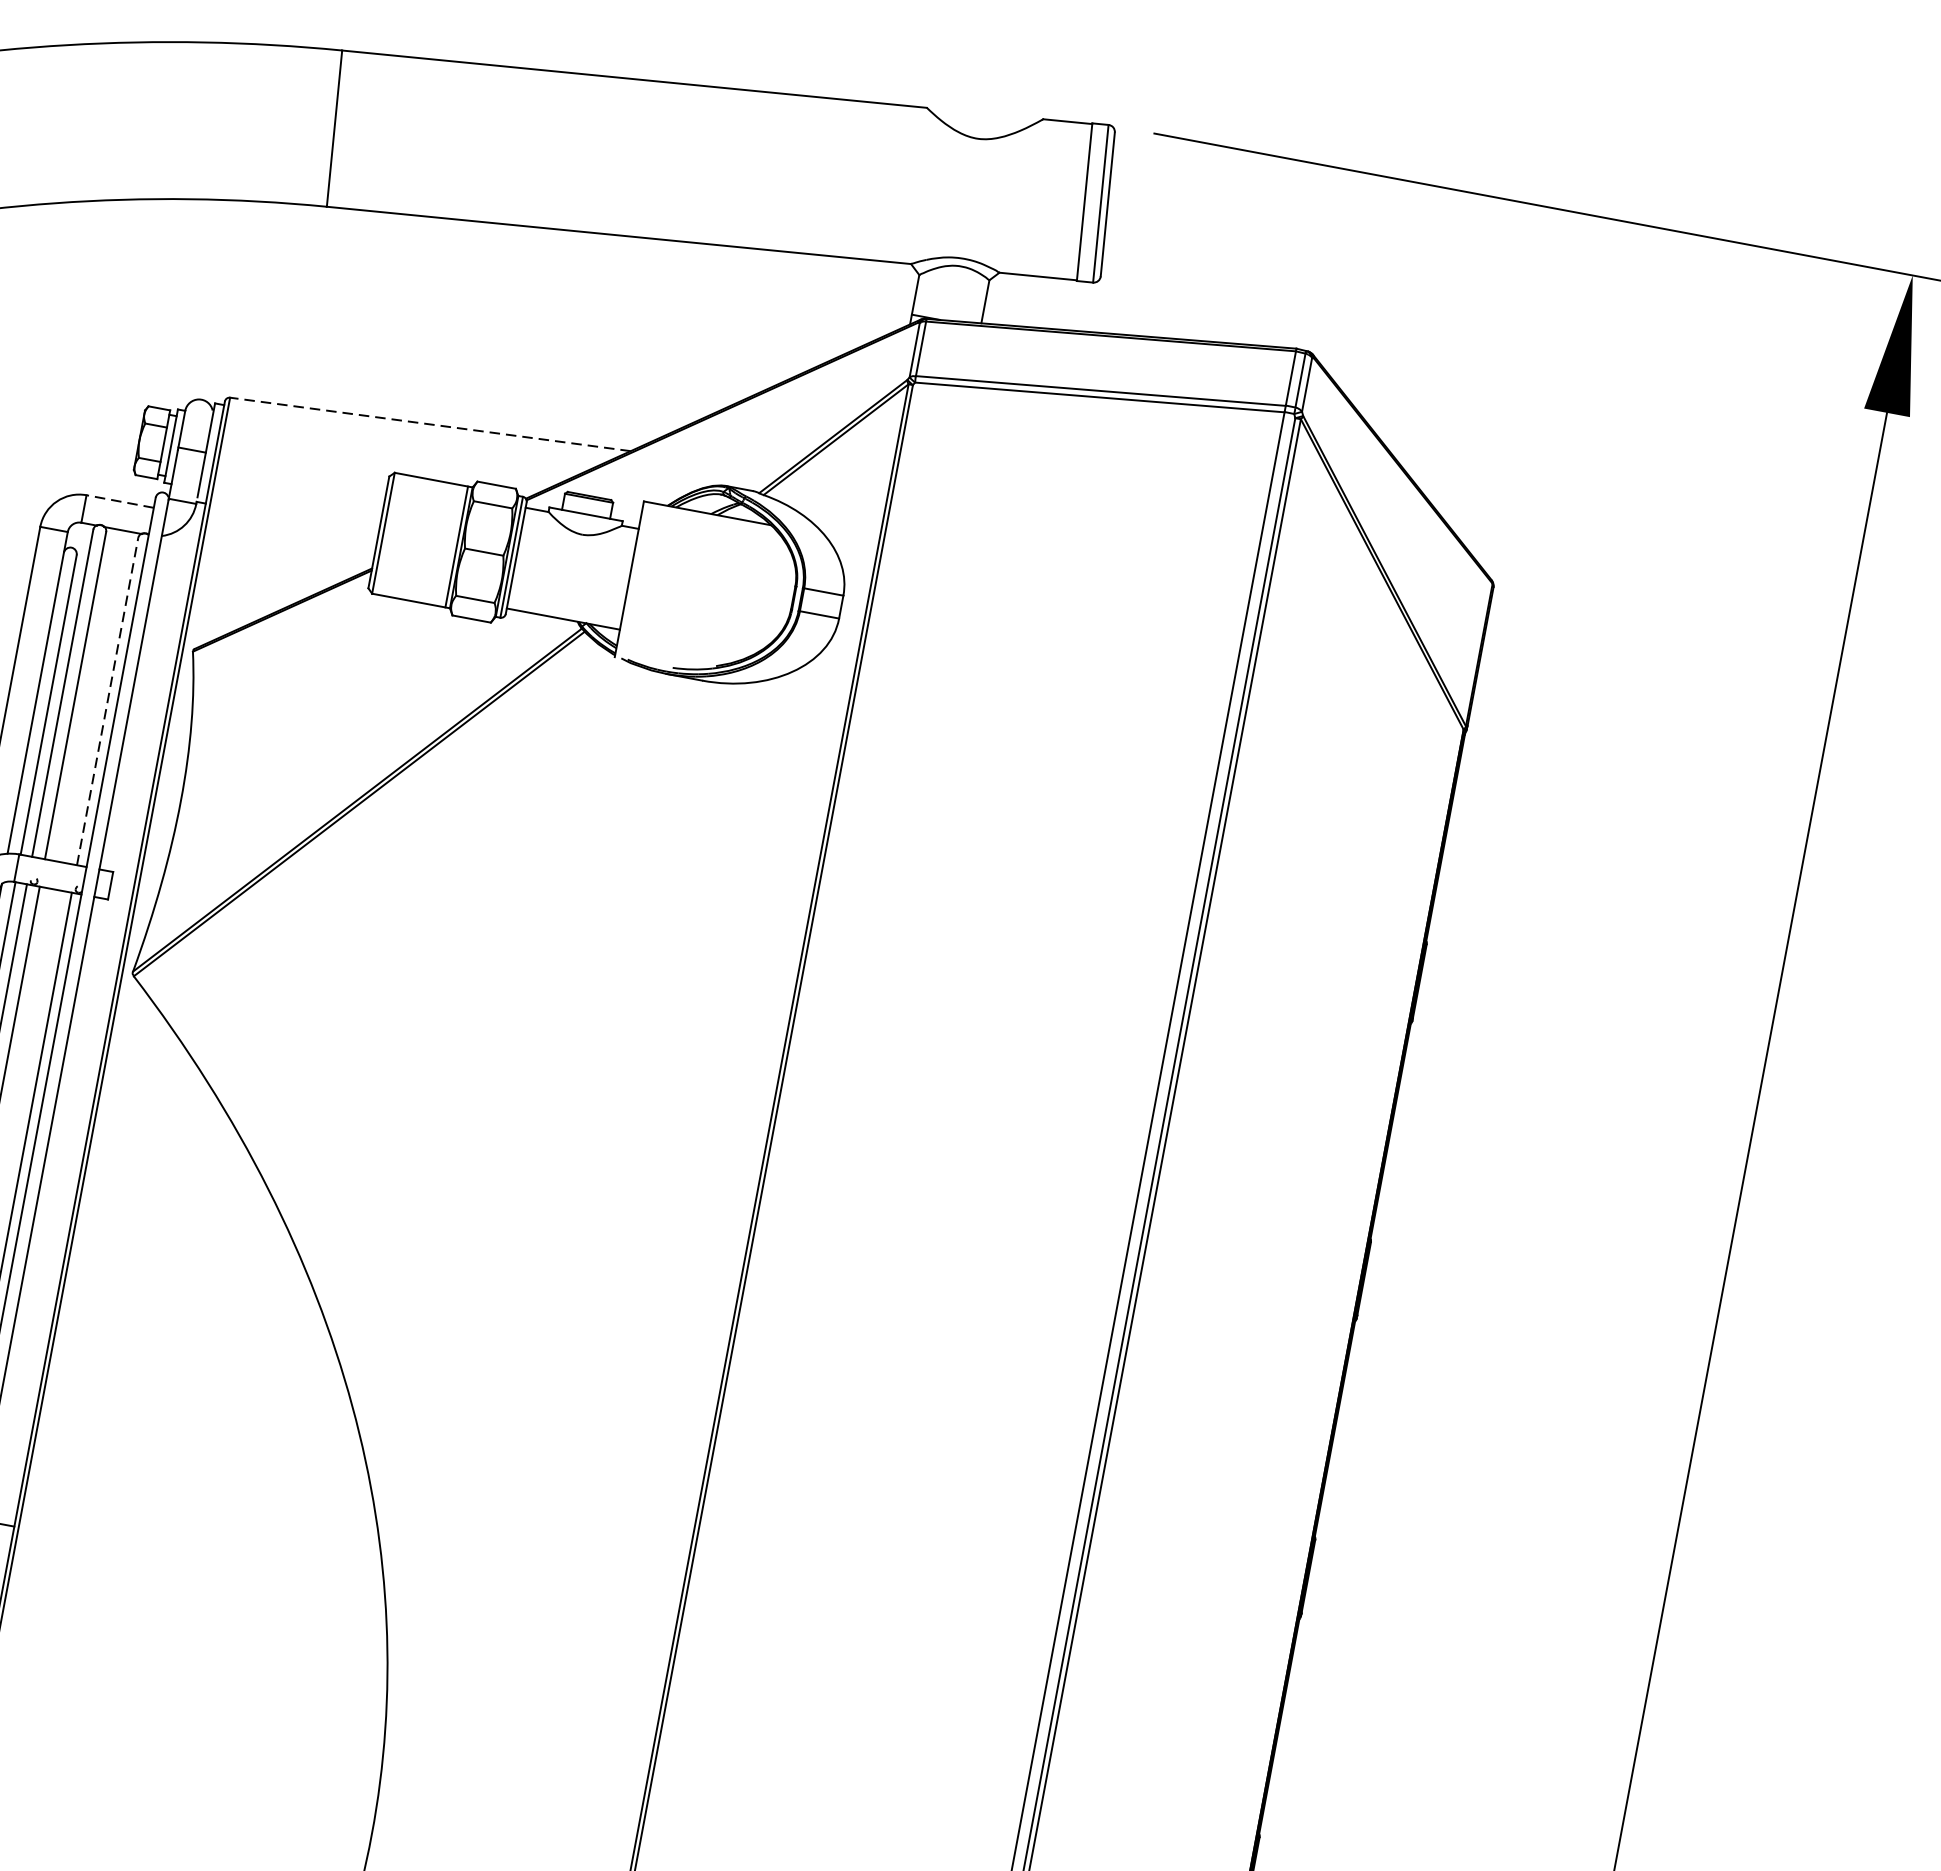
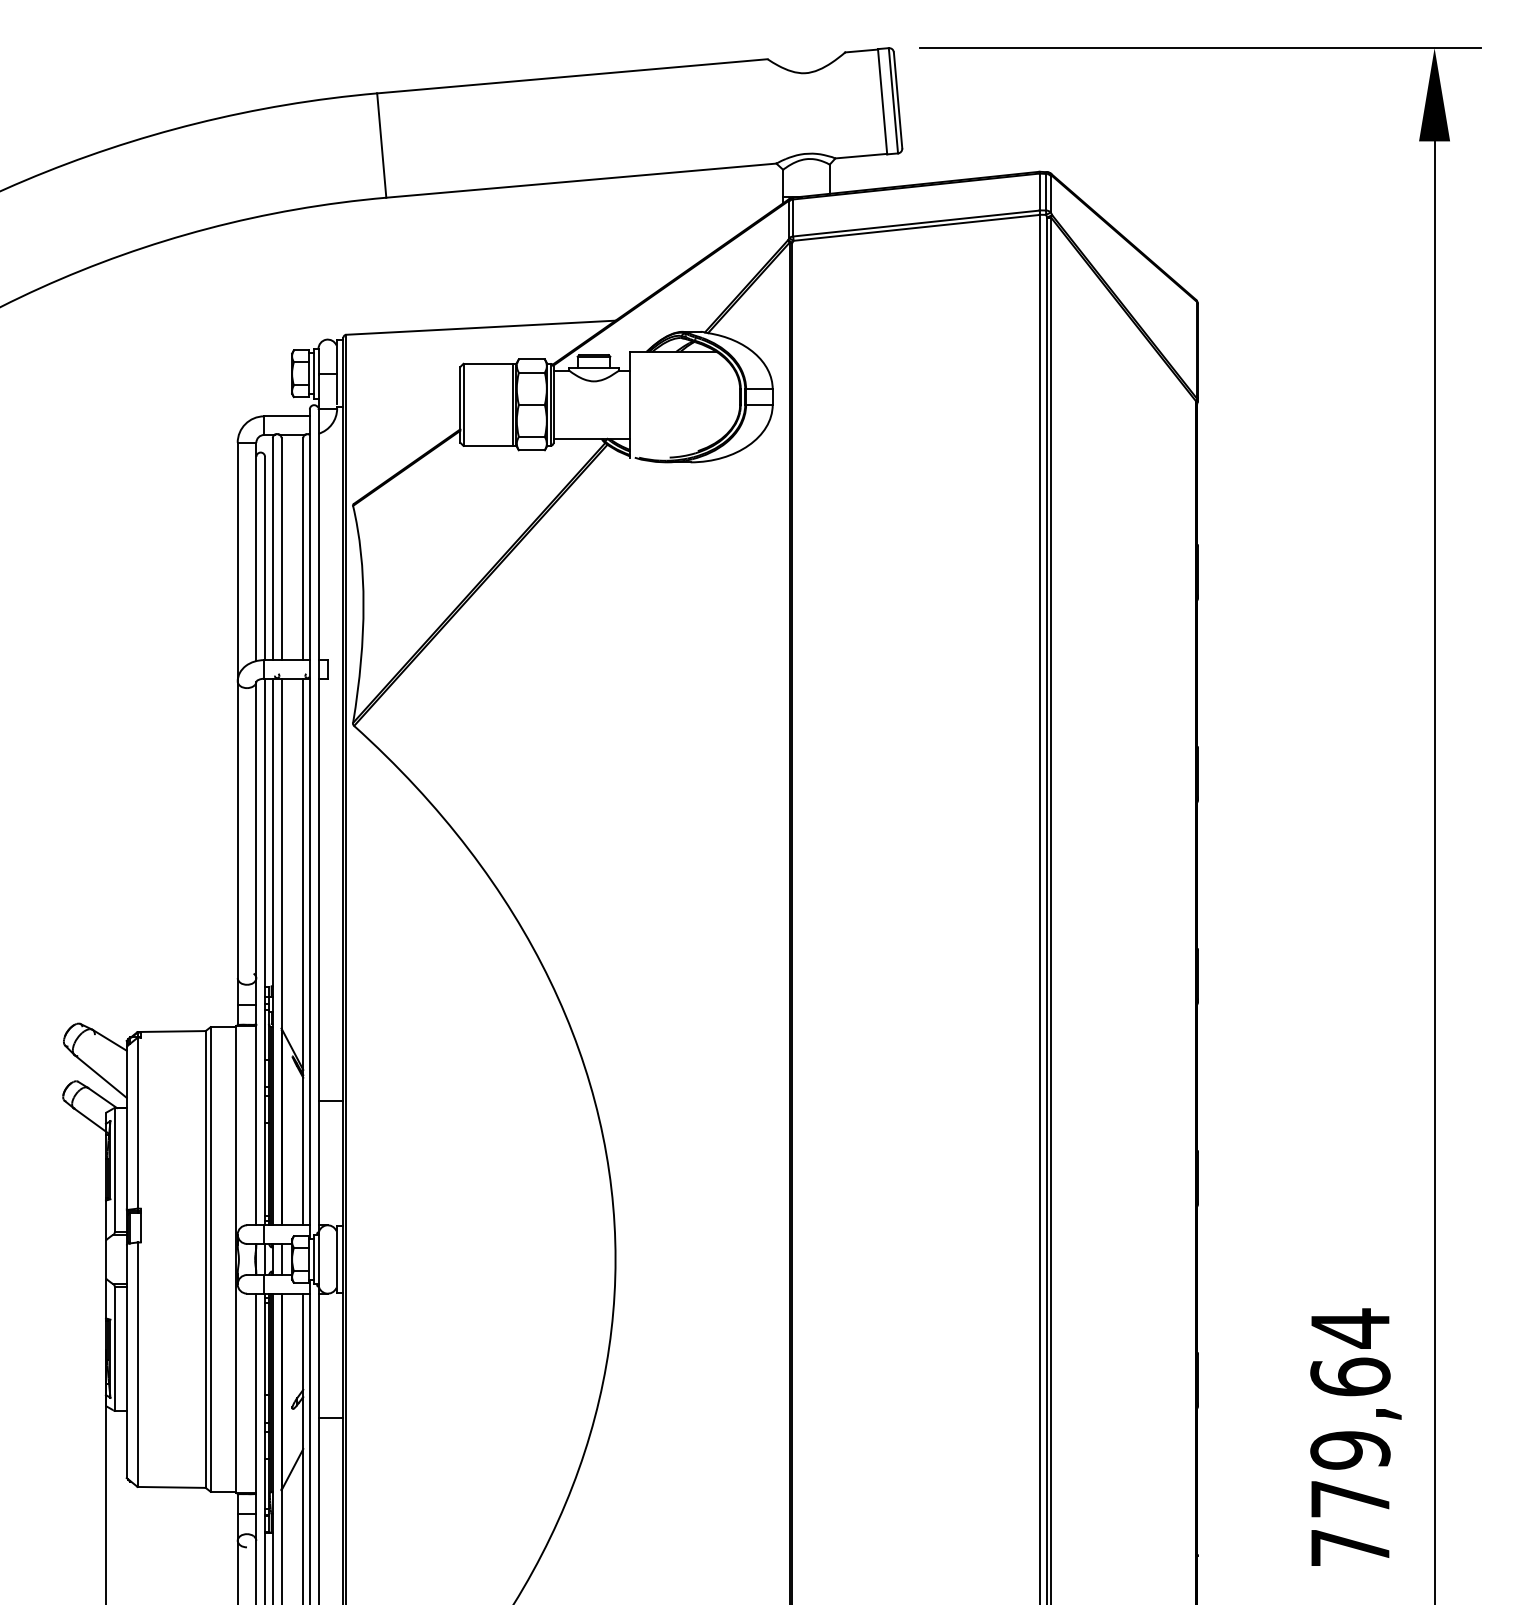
line: (429, 423) -> (480, 327), dashed -> solid
line: (119, 501) -> (286, 416), dashed -> solid
line: (108, 700) -> (303, 548), dashed -> solid

